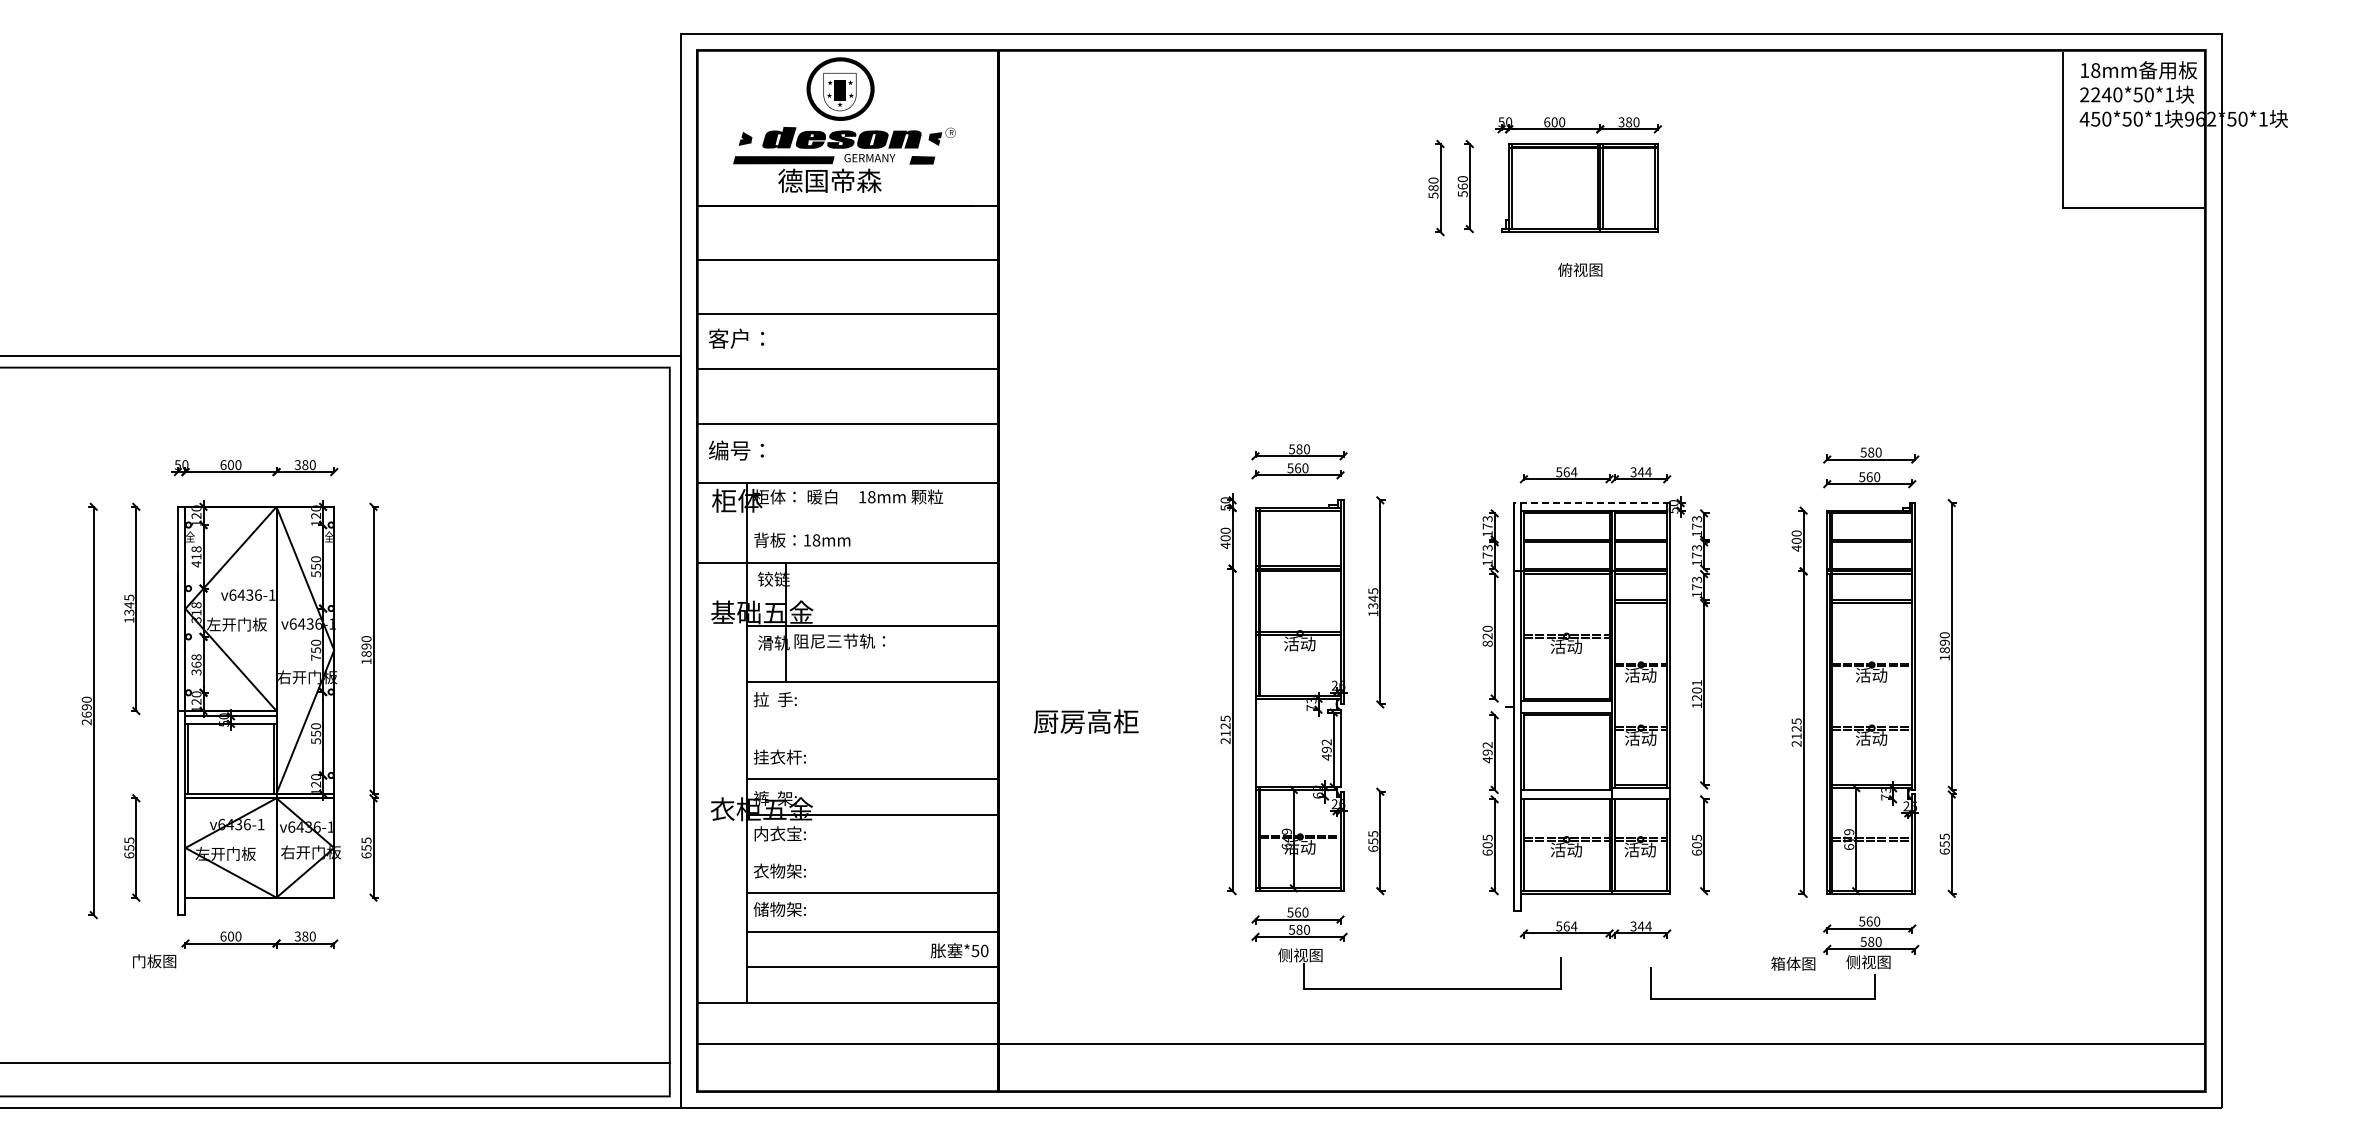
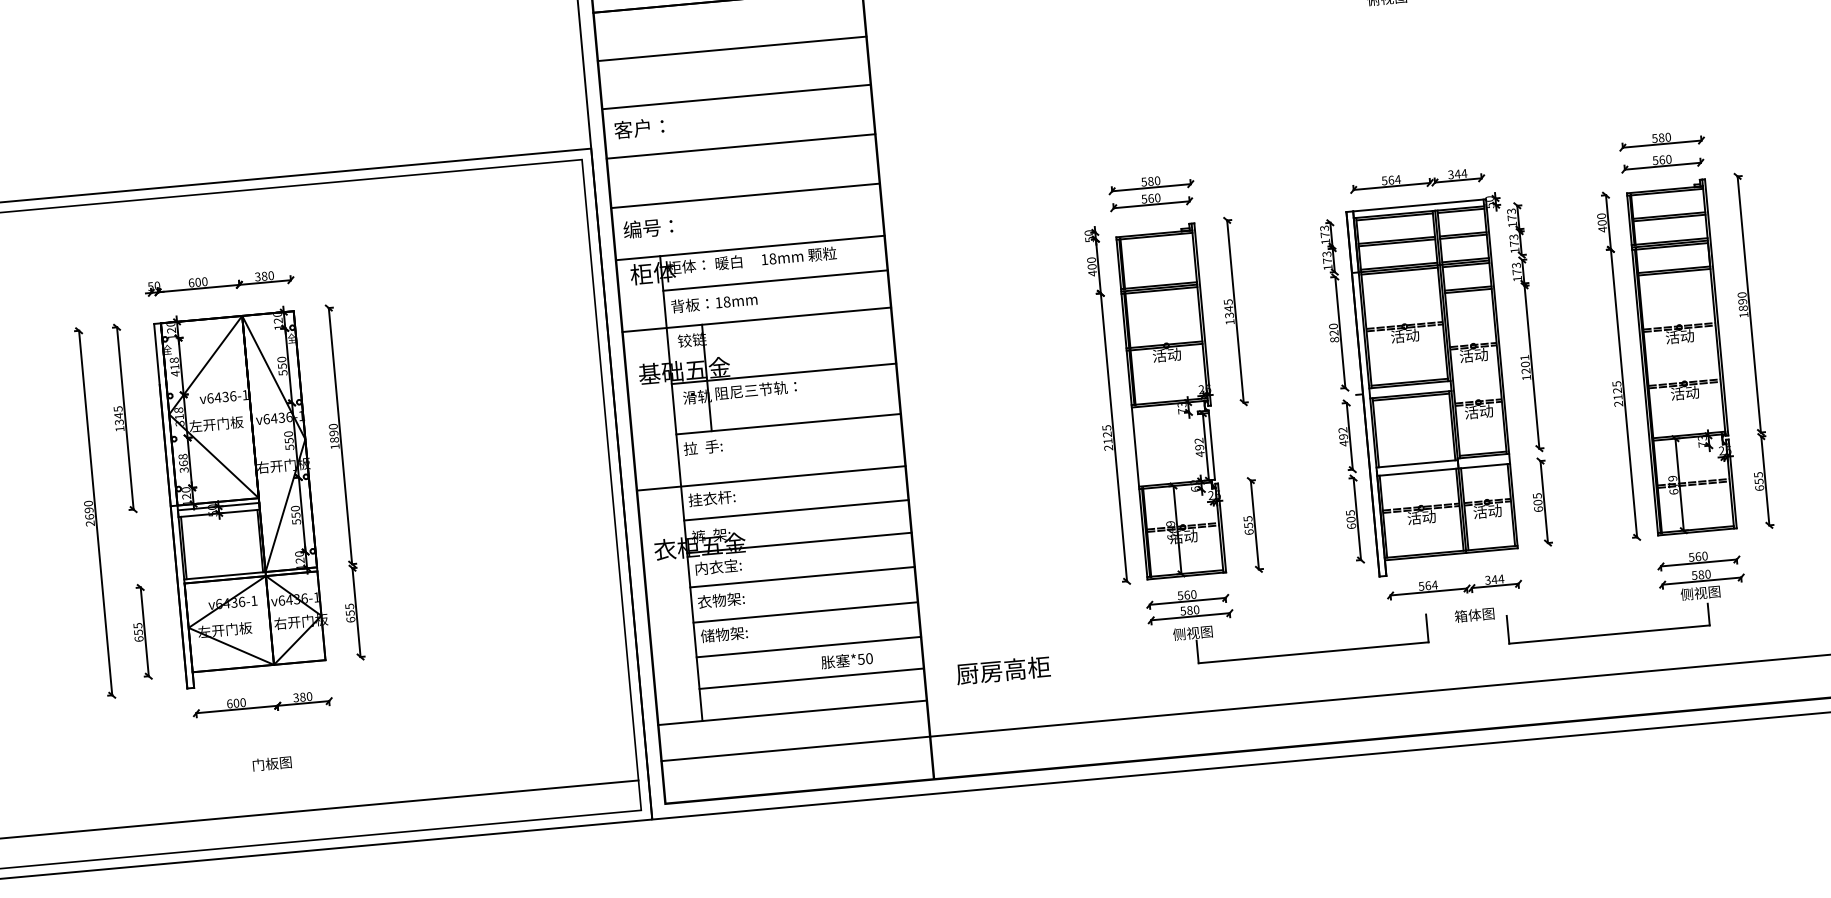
line: (1591, 503) -> (1415, 206), dashed -> solid
line: (872, 521) -> (775, 280), added
text: (316, 657) -> (290, 447), 750 -> 550
text: (1085, 721) -> (1002, 670), moved
line: (847, 740) -> (770, 478), added
line: (872, 853) -> (802, 577), added
text: (959, 950) -> (846, 660), moved
text: (154, 961) -> (272, 763), moved
text: (1793, 963) -> (1474, 614), moved

